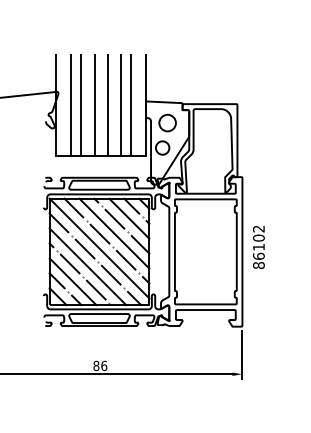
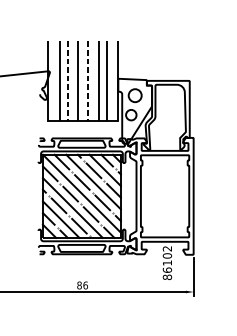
line: (81, 104) -> (67, 81), solid -> dashed
line: (107, 104) -> (88, 81), solid -> dashed
text: (258, 247) -> (167, 263), moved

